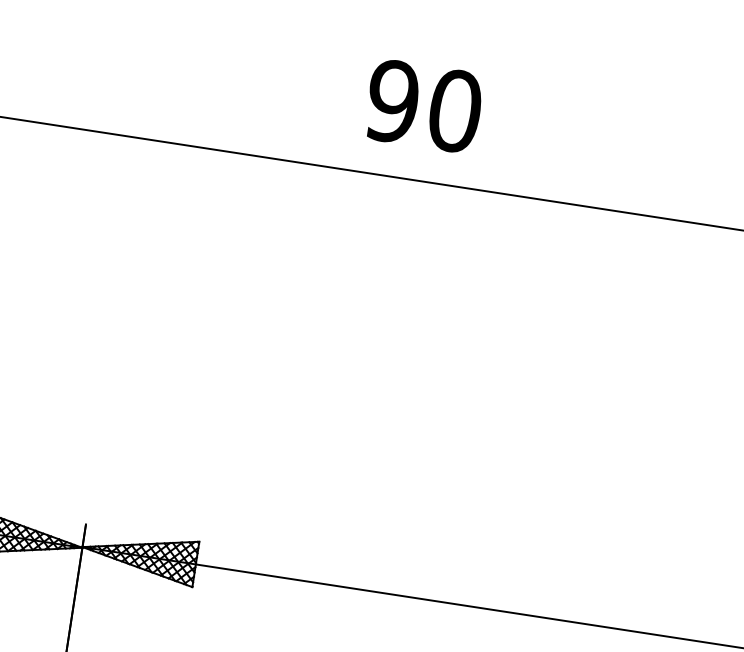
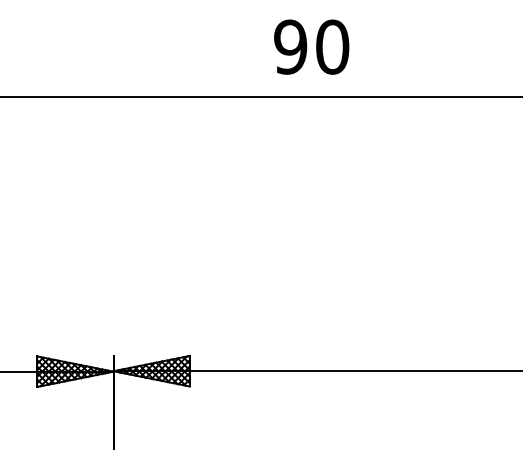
text: (423, 105) -> (311, 46), moved

